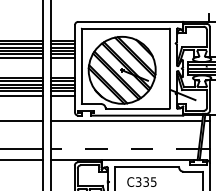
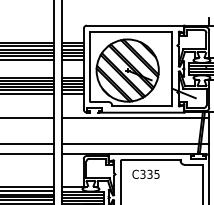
line: (125, 148) -> (130, 143), dashed -> solid

